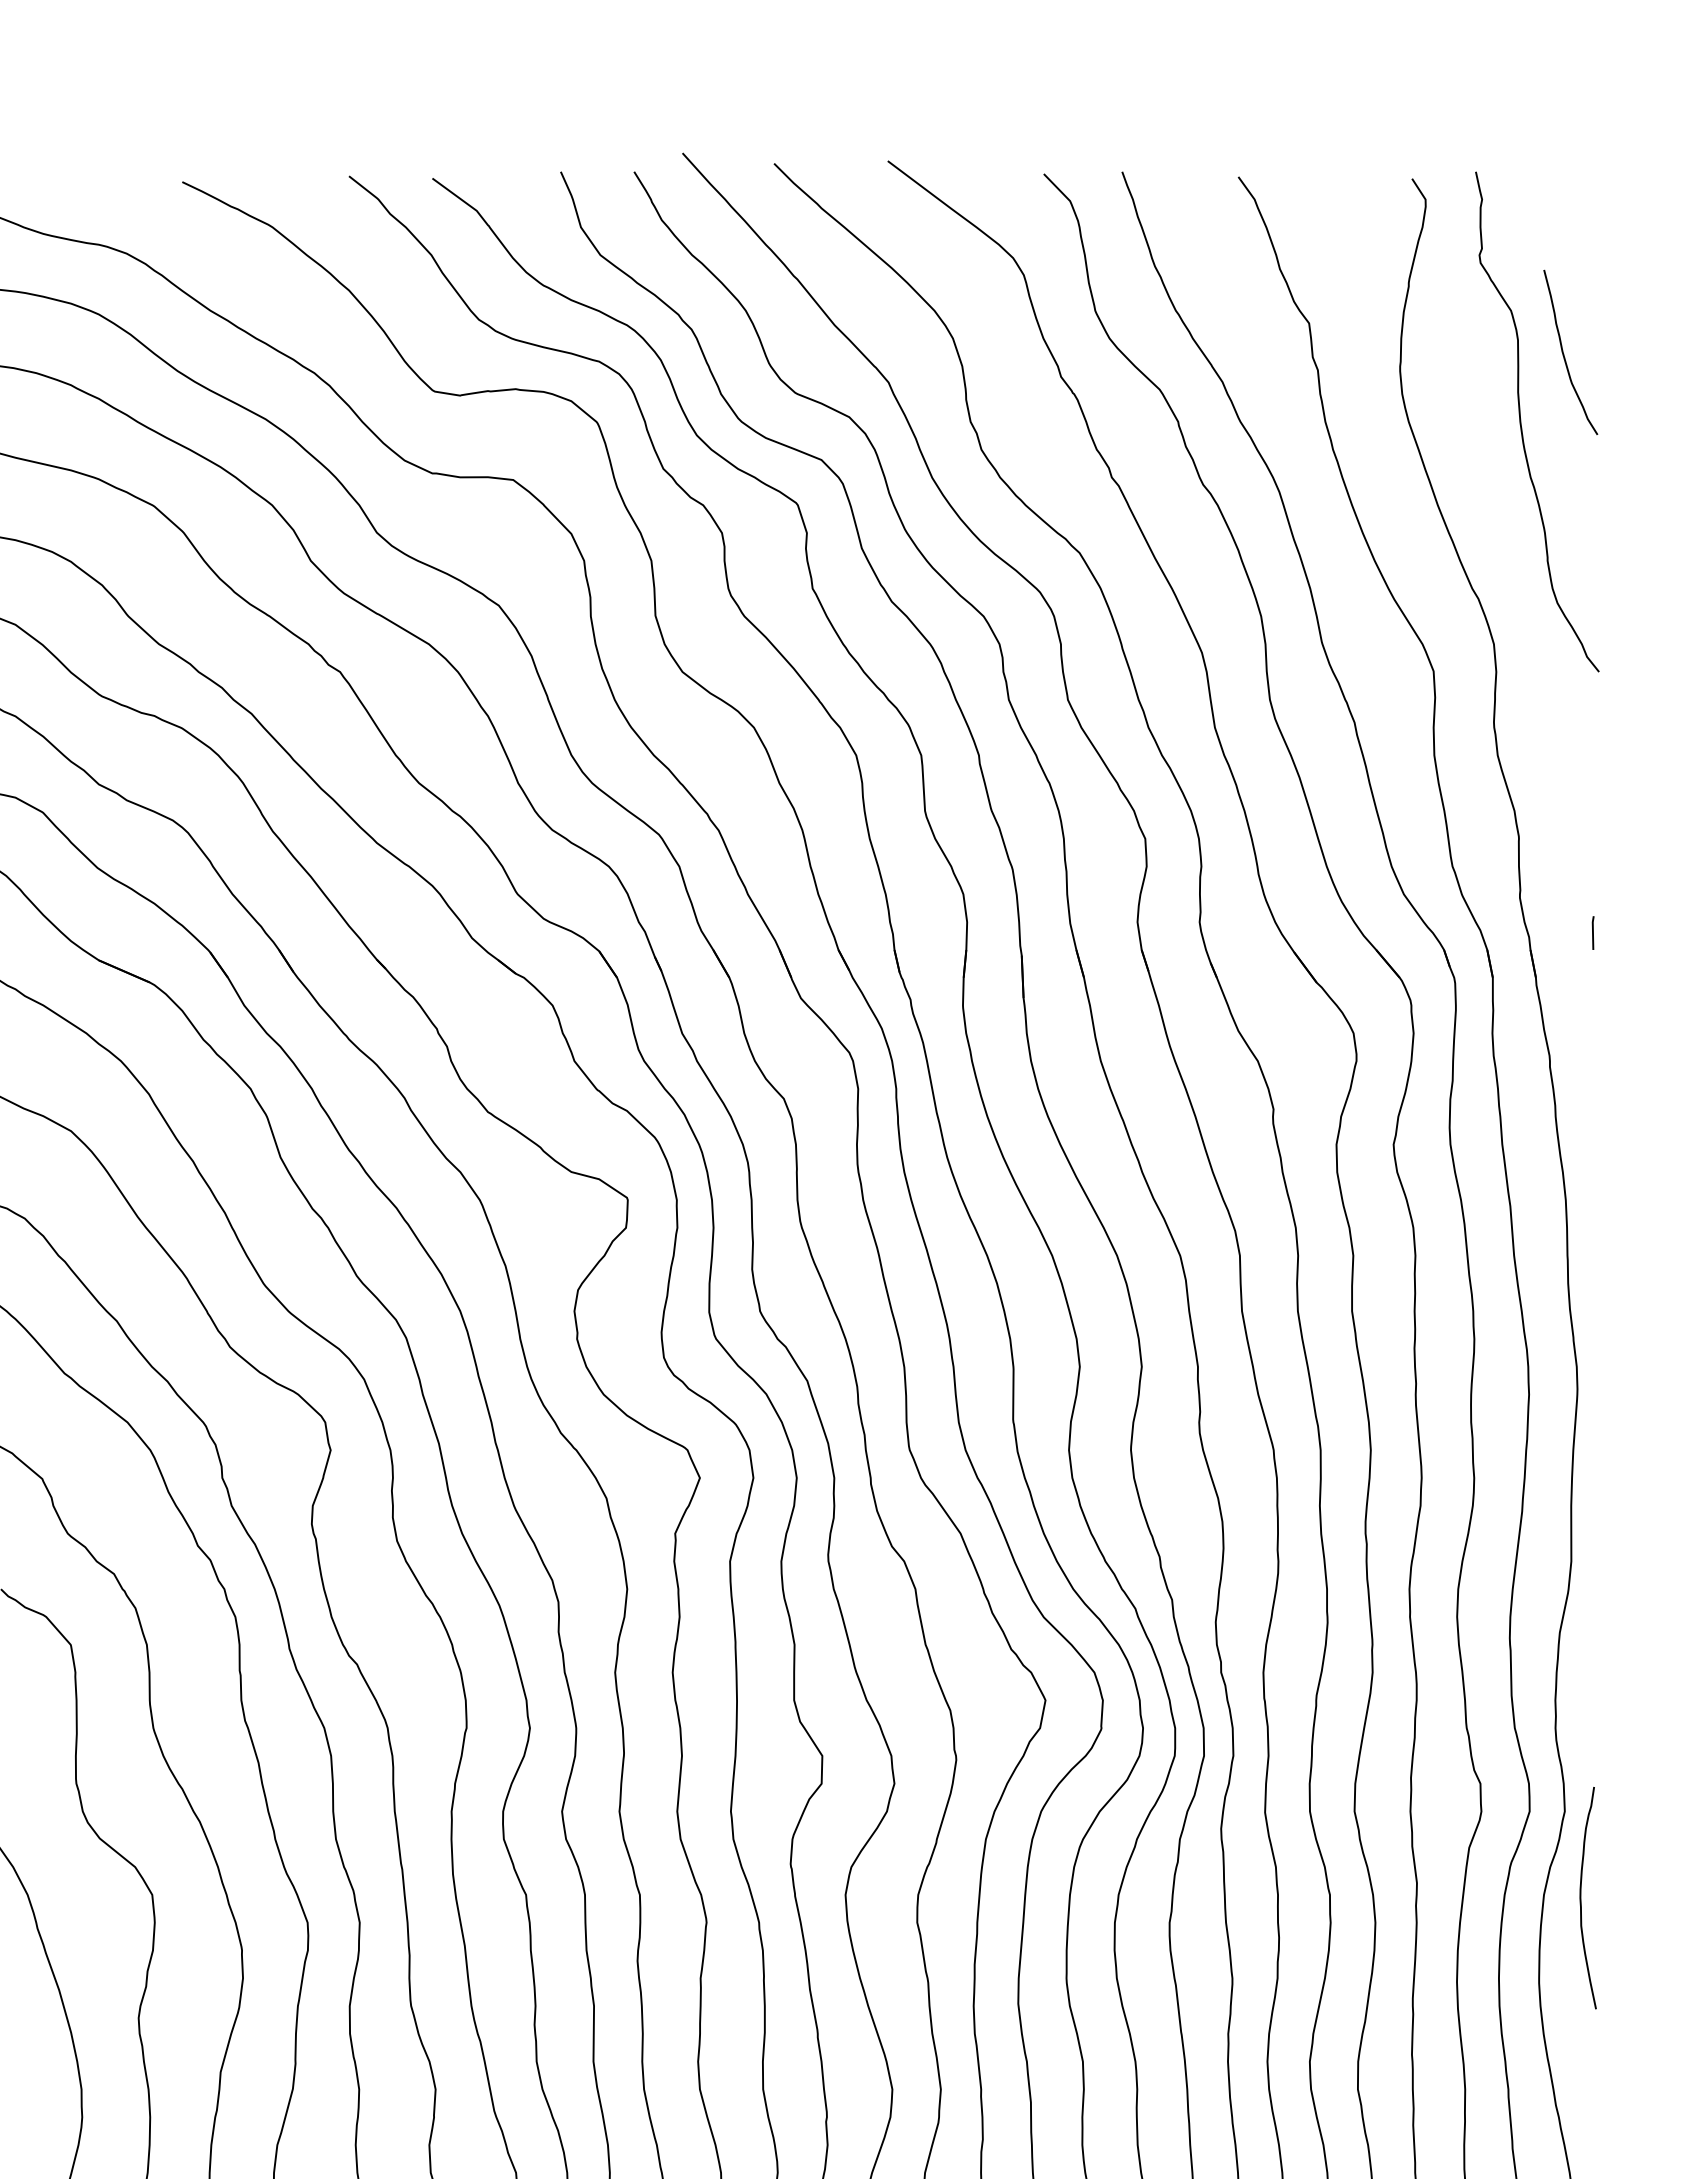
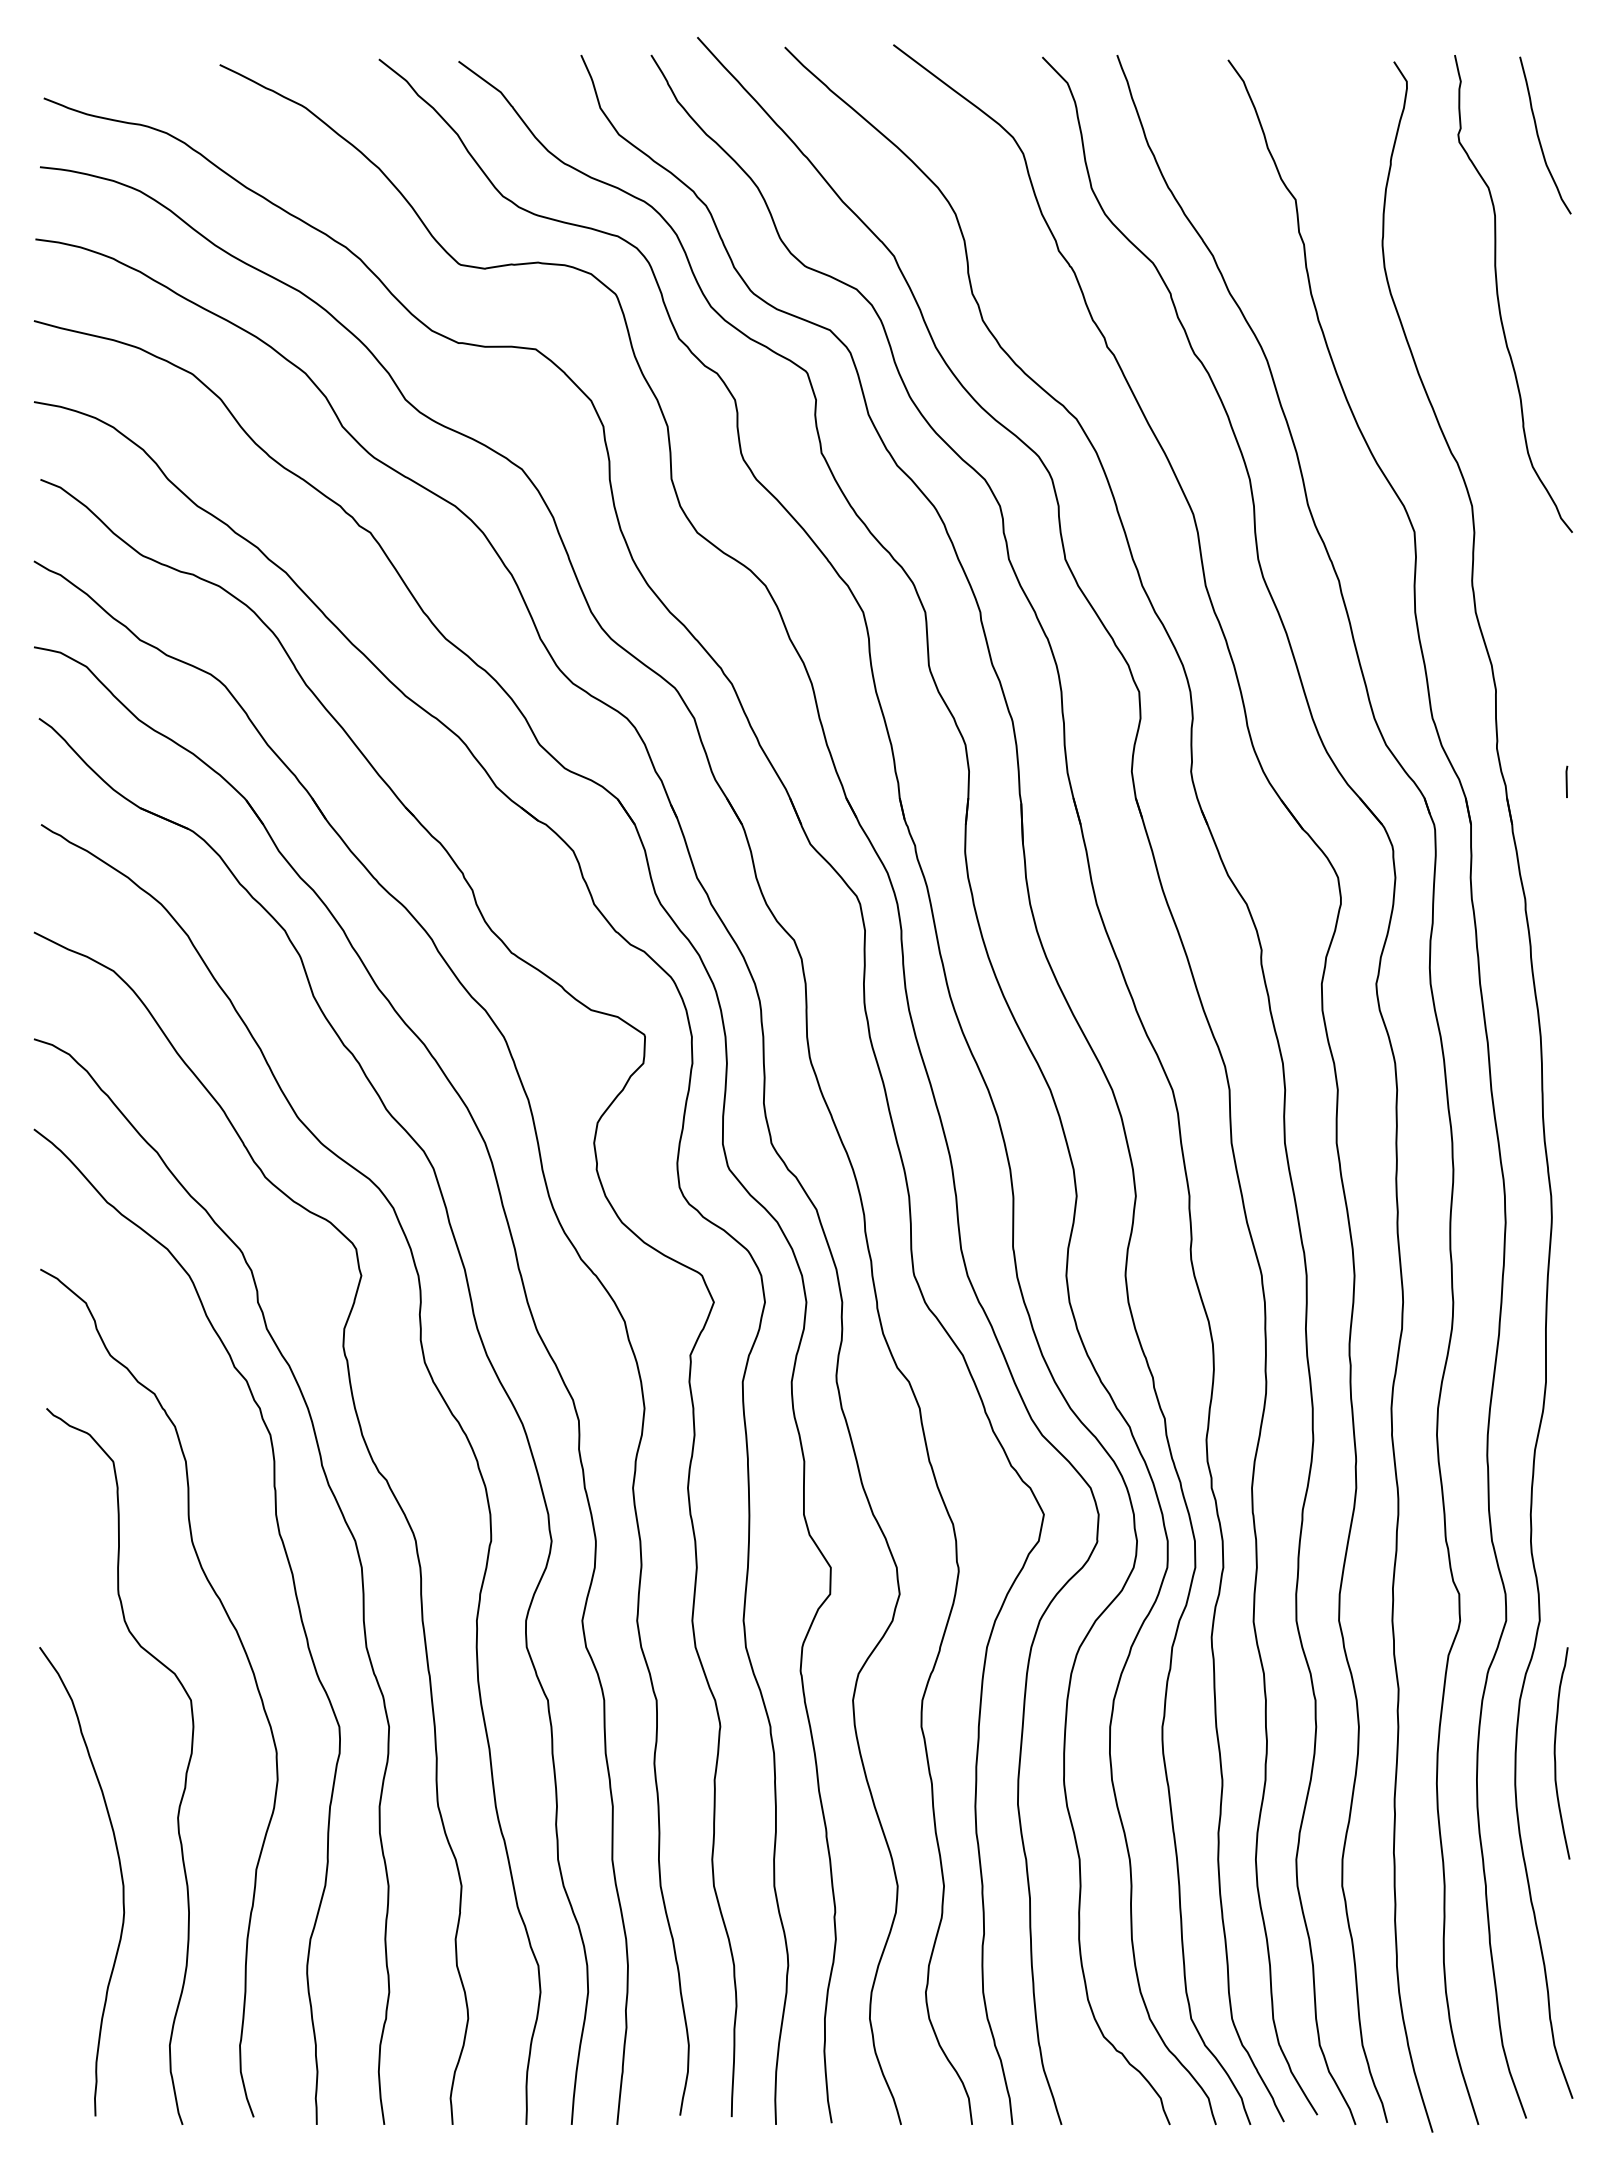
curve: (1564, 354) -> (1539, 137), moved
curve: (1581, 1898) -> (1555, 1753), moved

